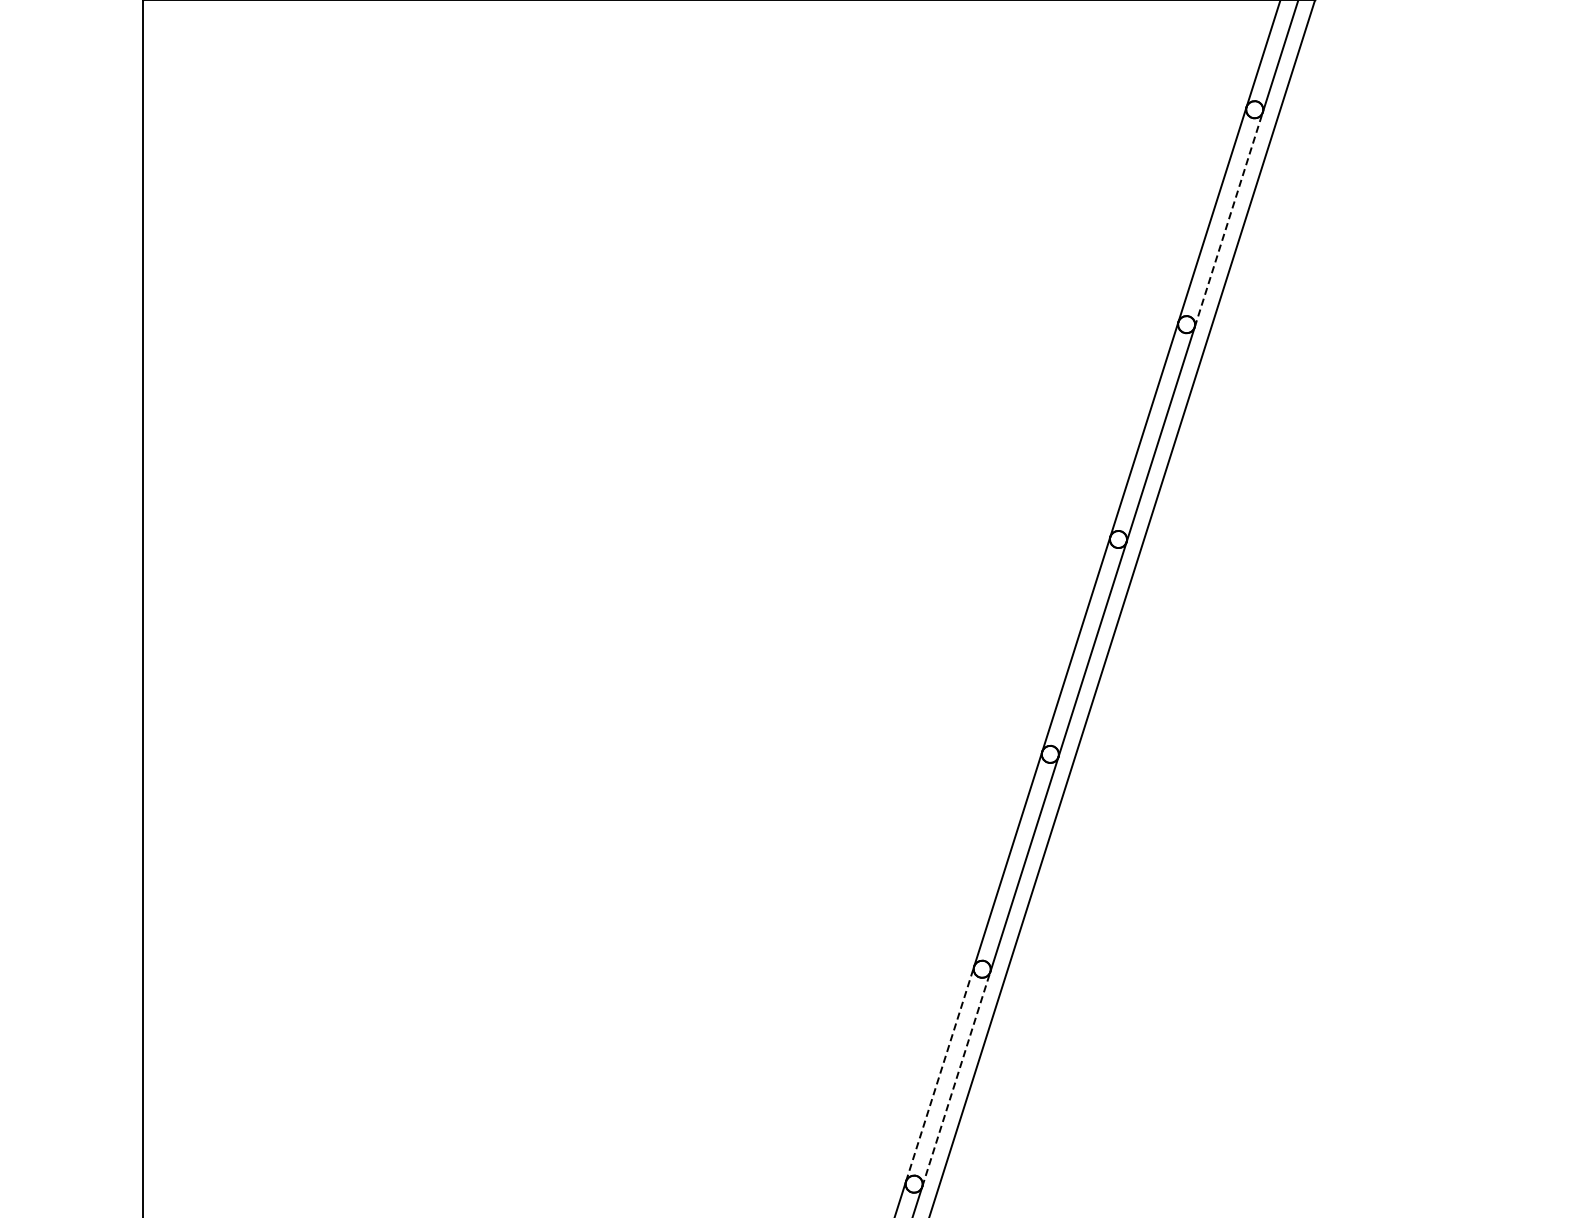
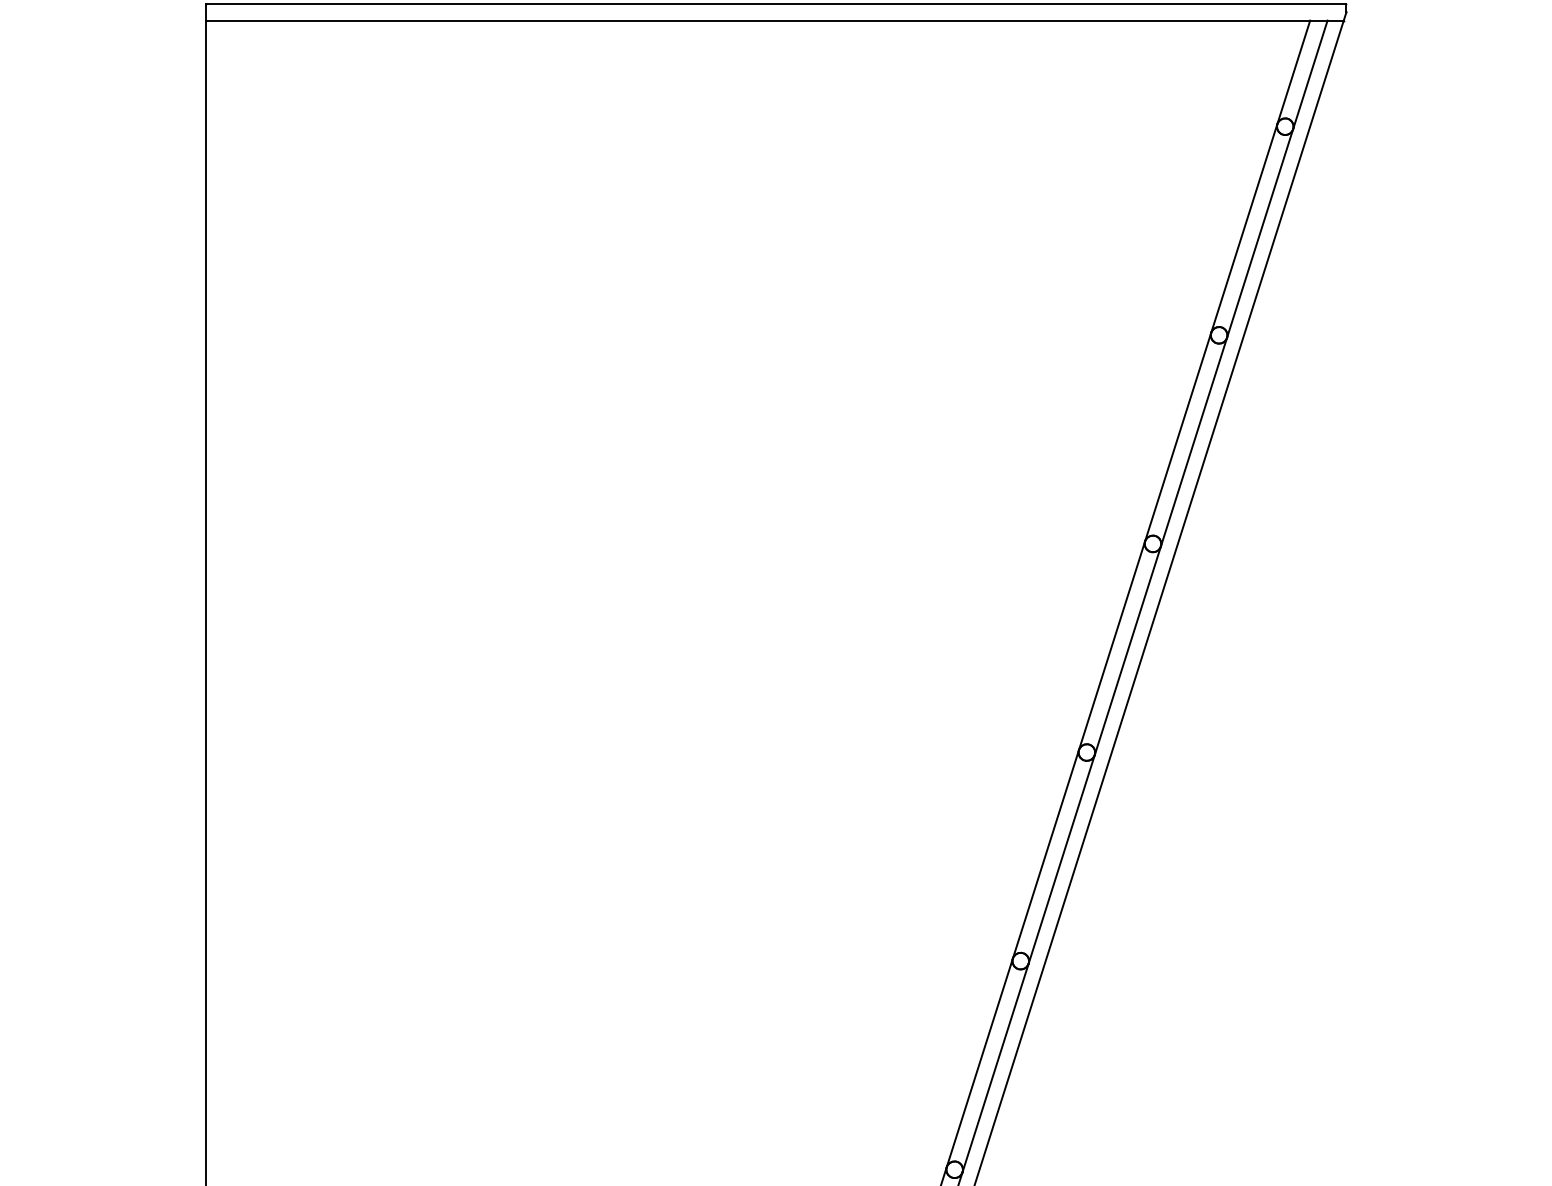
line: (1229, 219) -> (1260, 233), dashed -> solid
line: (939, 1073) -> (979, 1062), dashed -> solid
line: (956, 1078) -> (995, 1067), dashed -> solid

